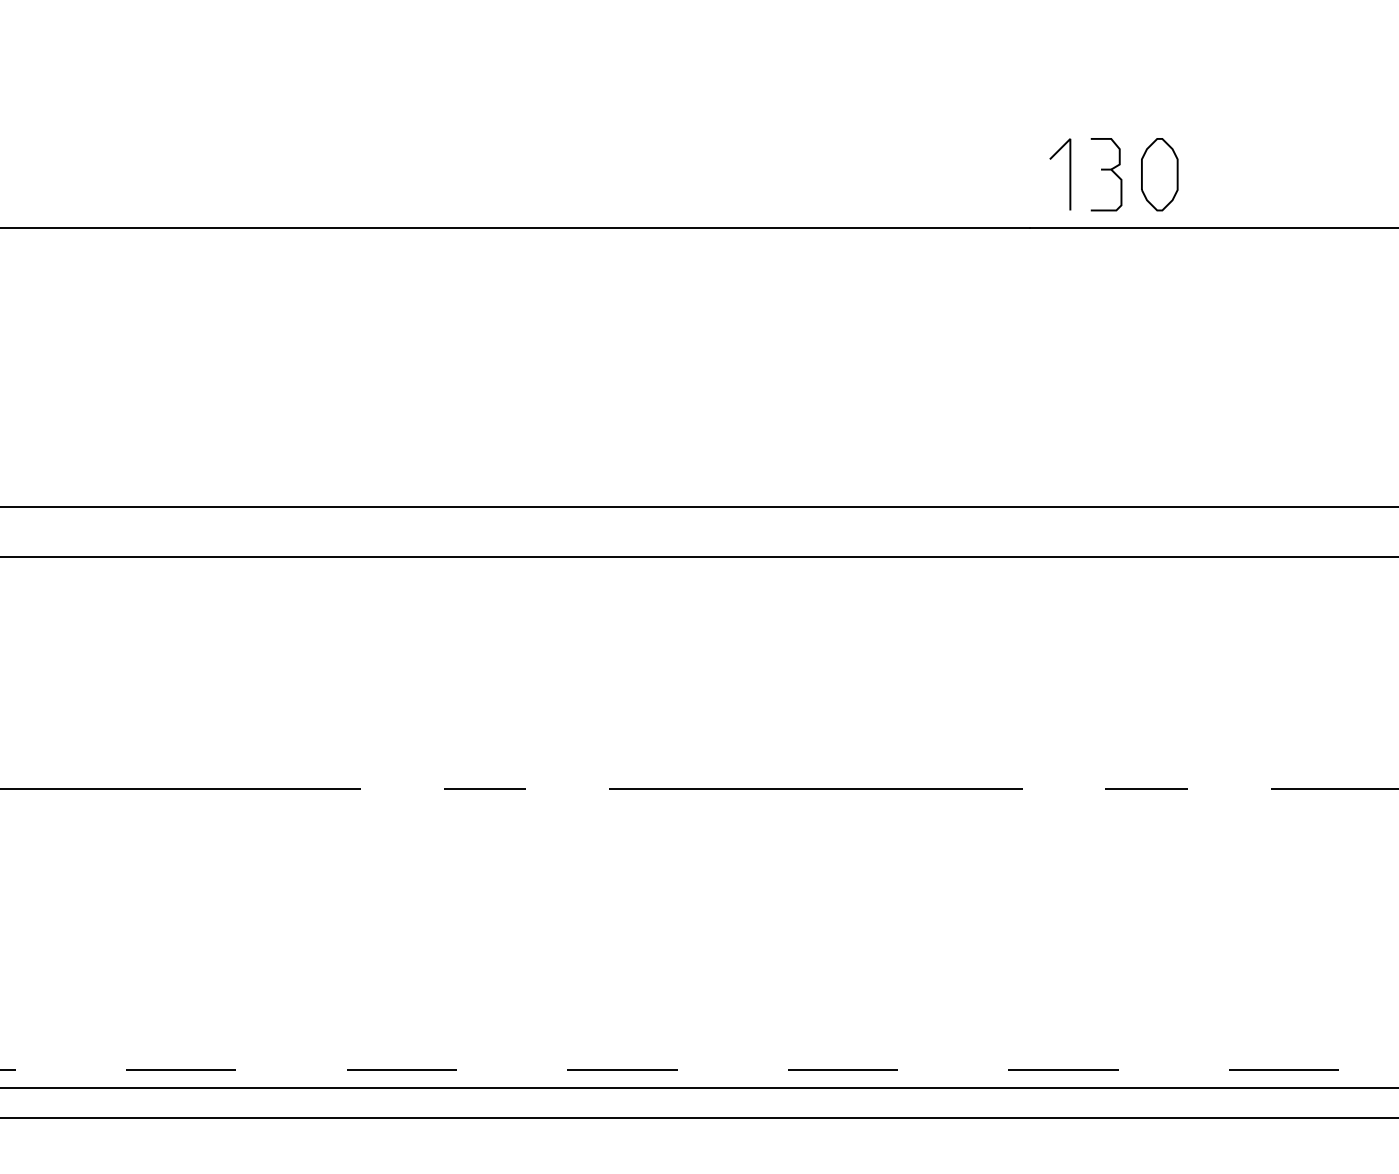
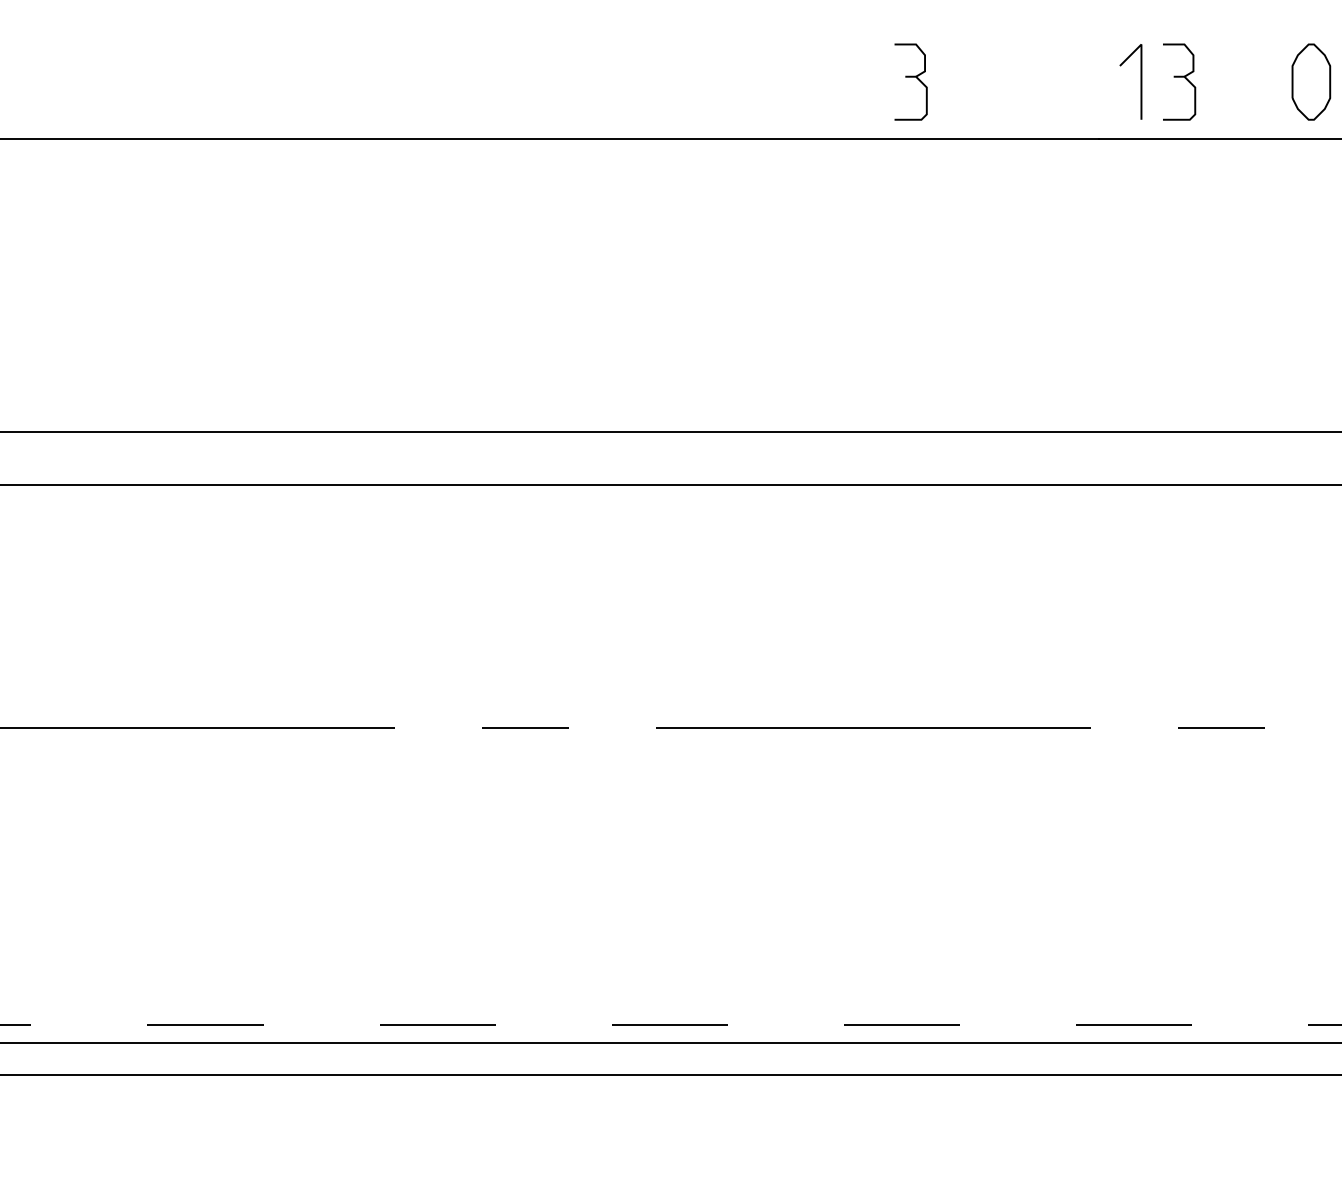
part: (851, 174) -> (911, 81), added
part: (1159, 174) -> (1311, 81), moved

